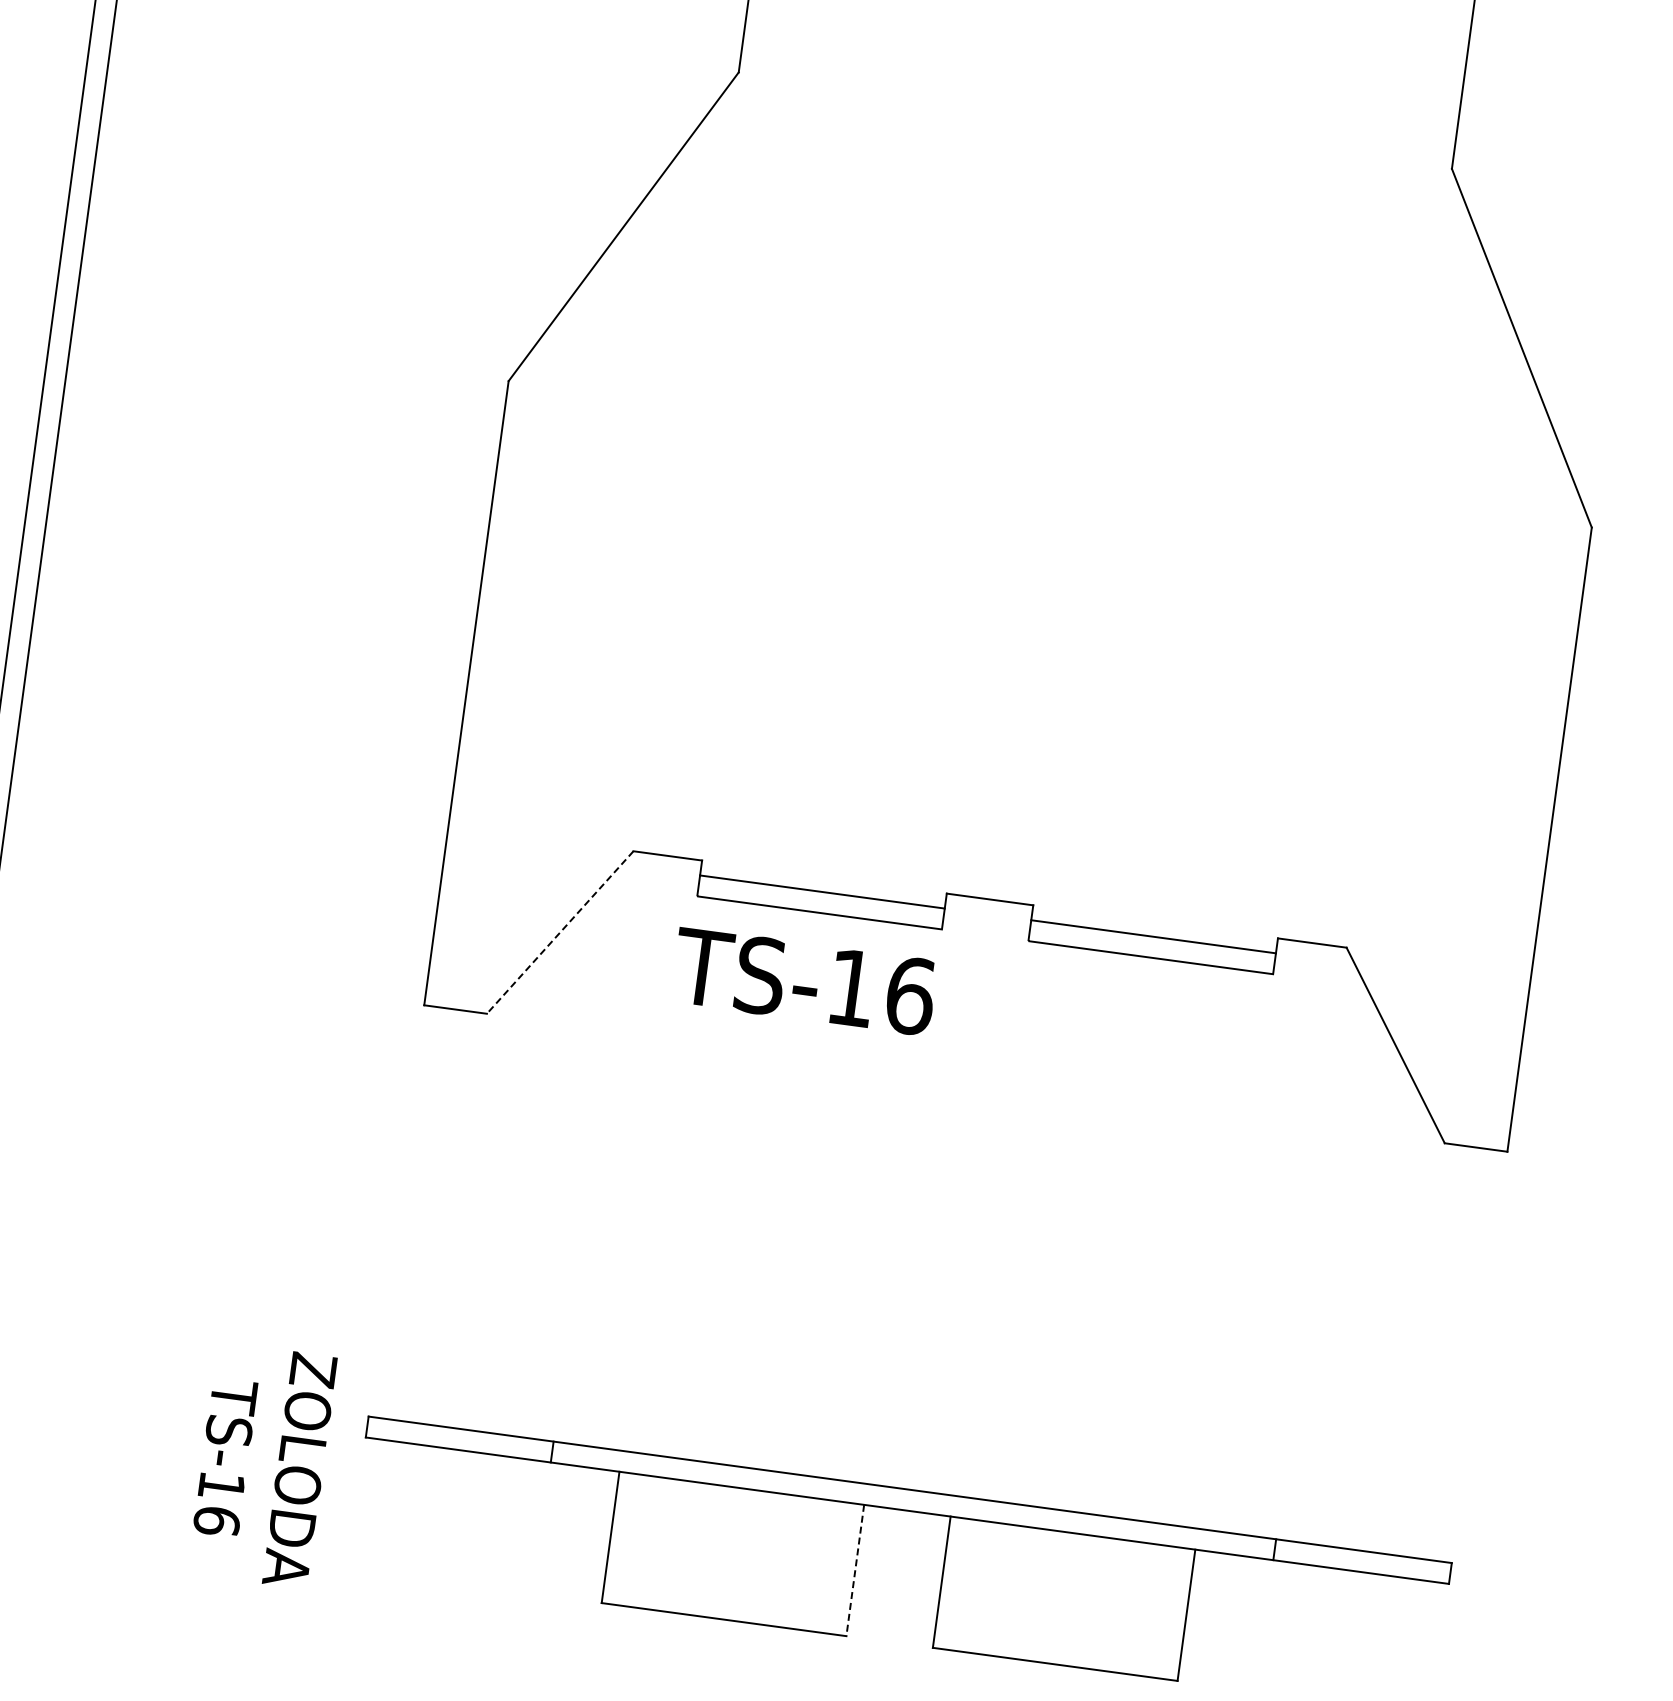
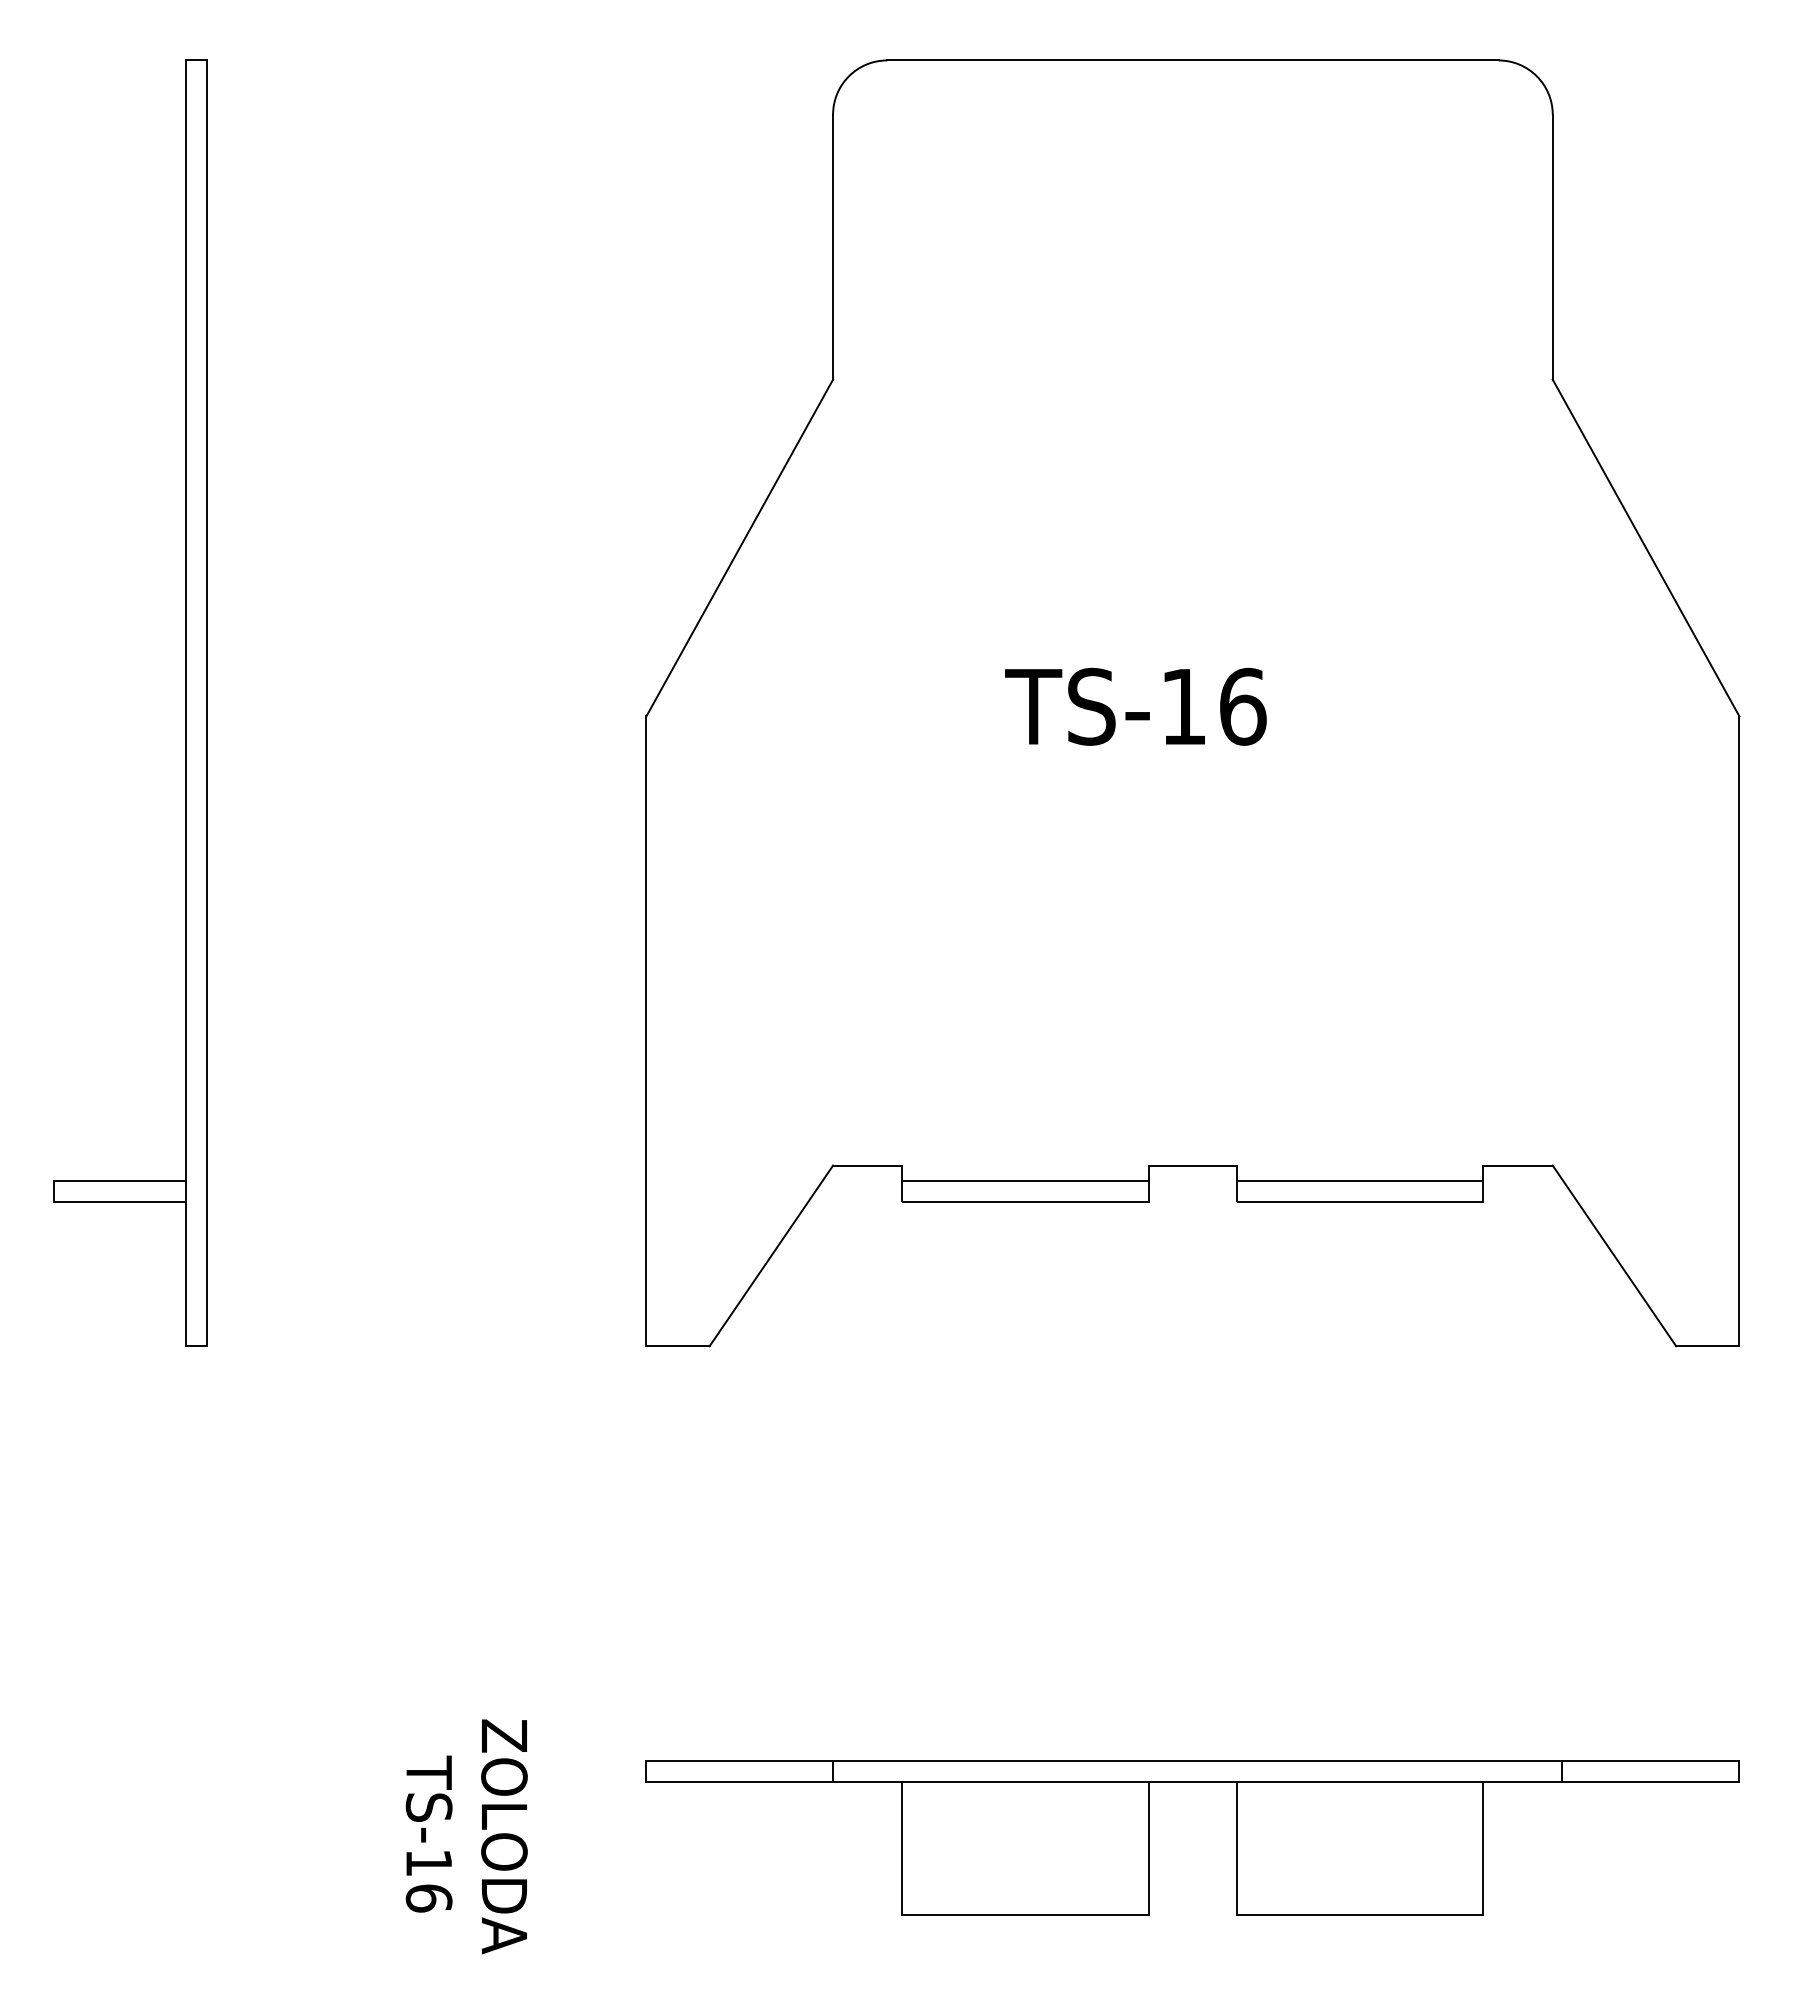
line: (560, 933) -> (771, 1256), dashed -> solid
text: (804, 981) -> (1135, 706), moved
text: (262, 1465) -> (466, 1836), moved
line: (855, 1571) -> (1149, 1849), dashed -> solid

